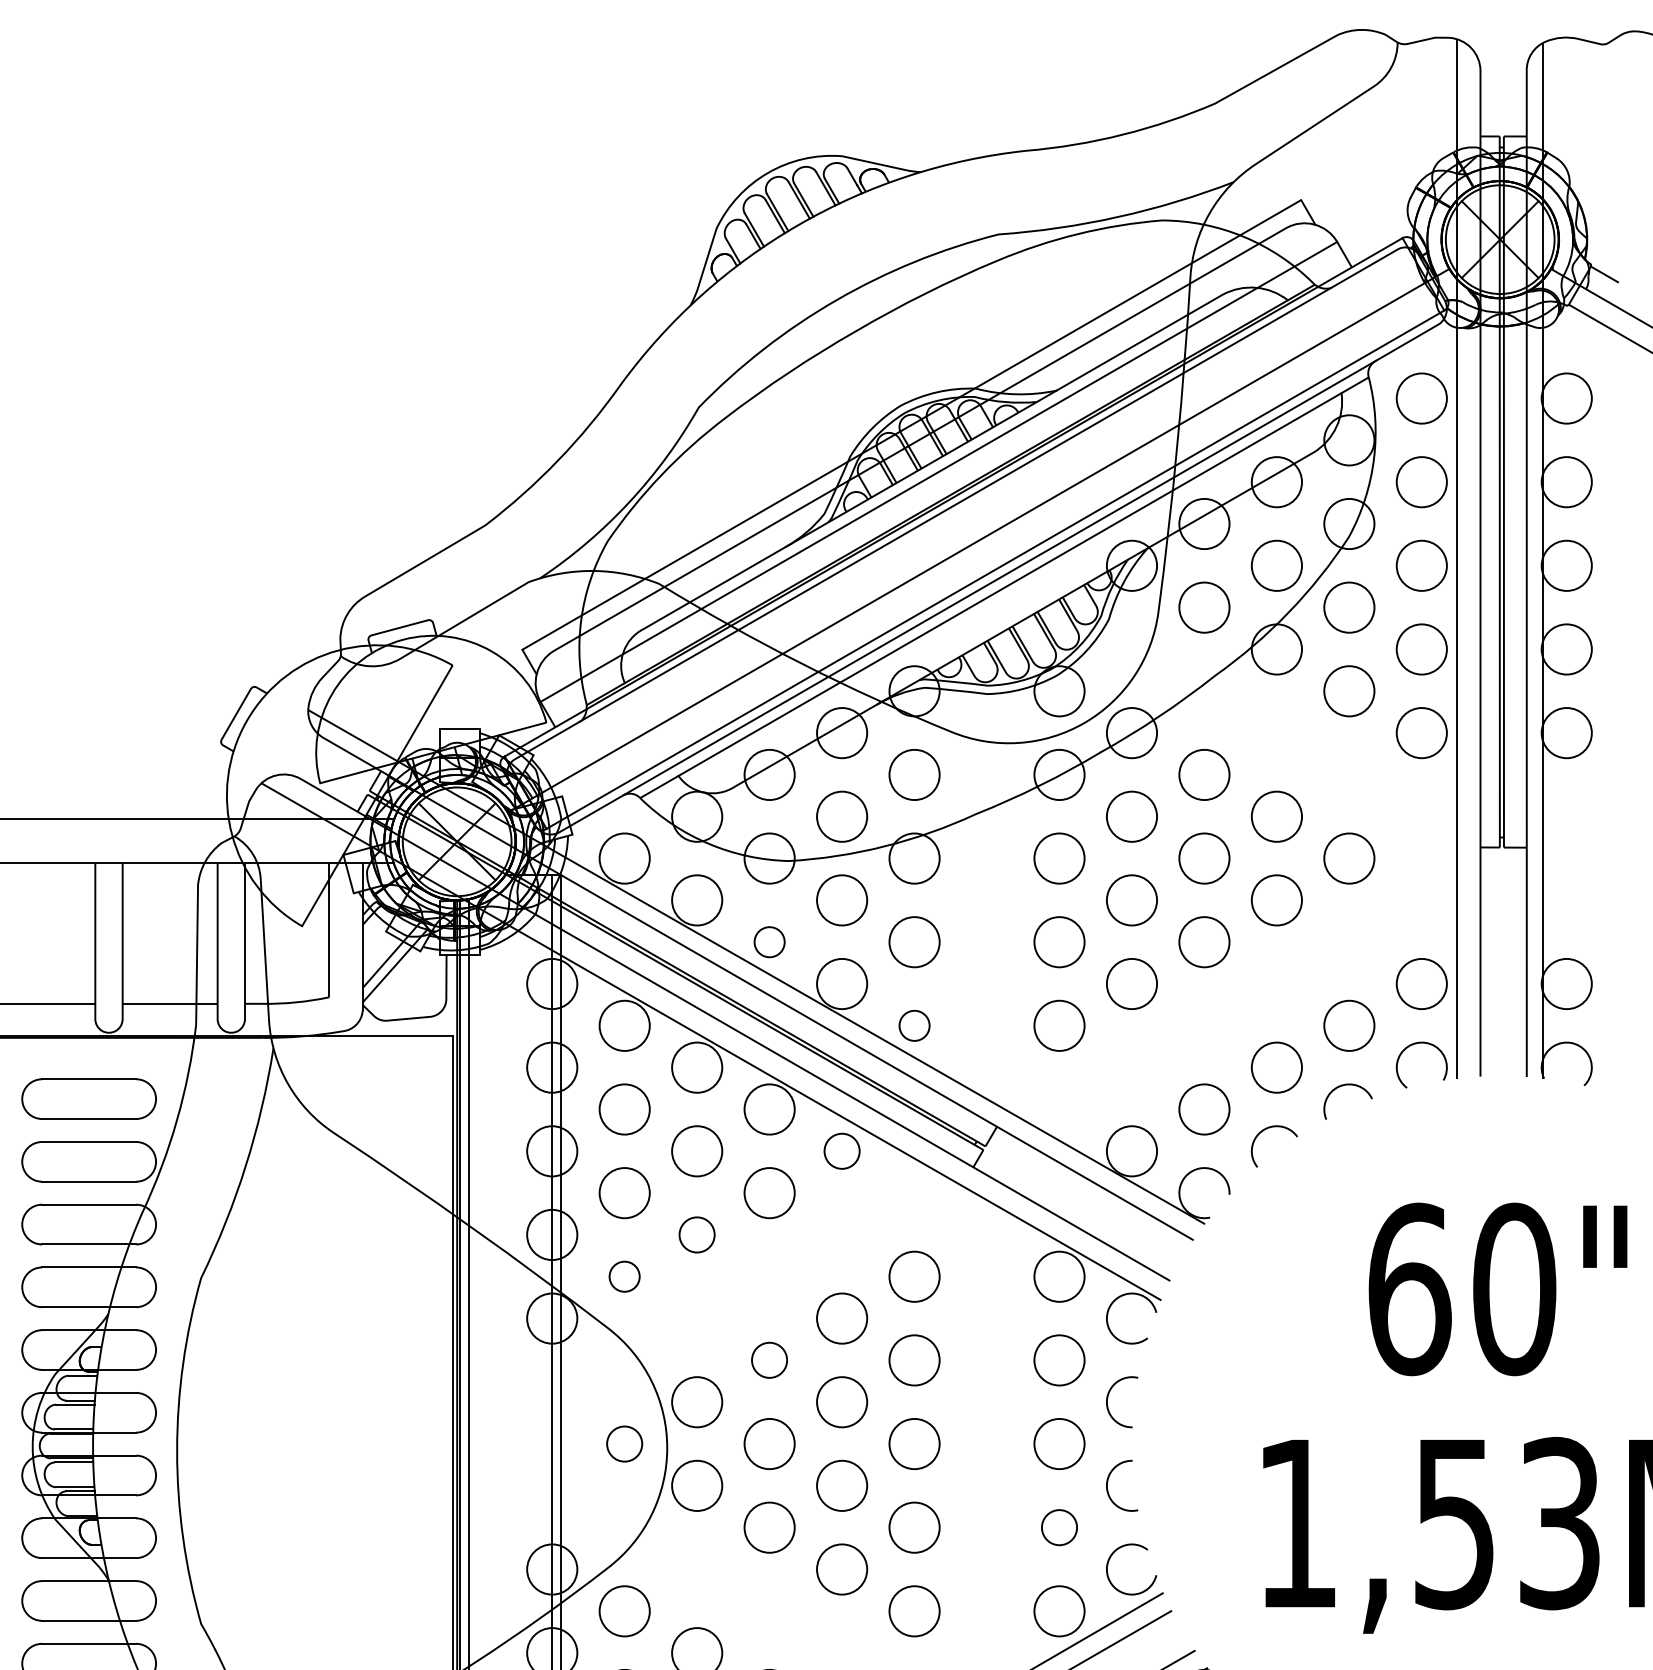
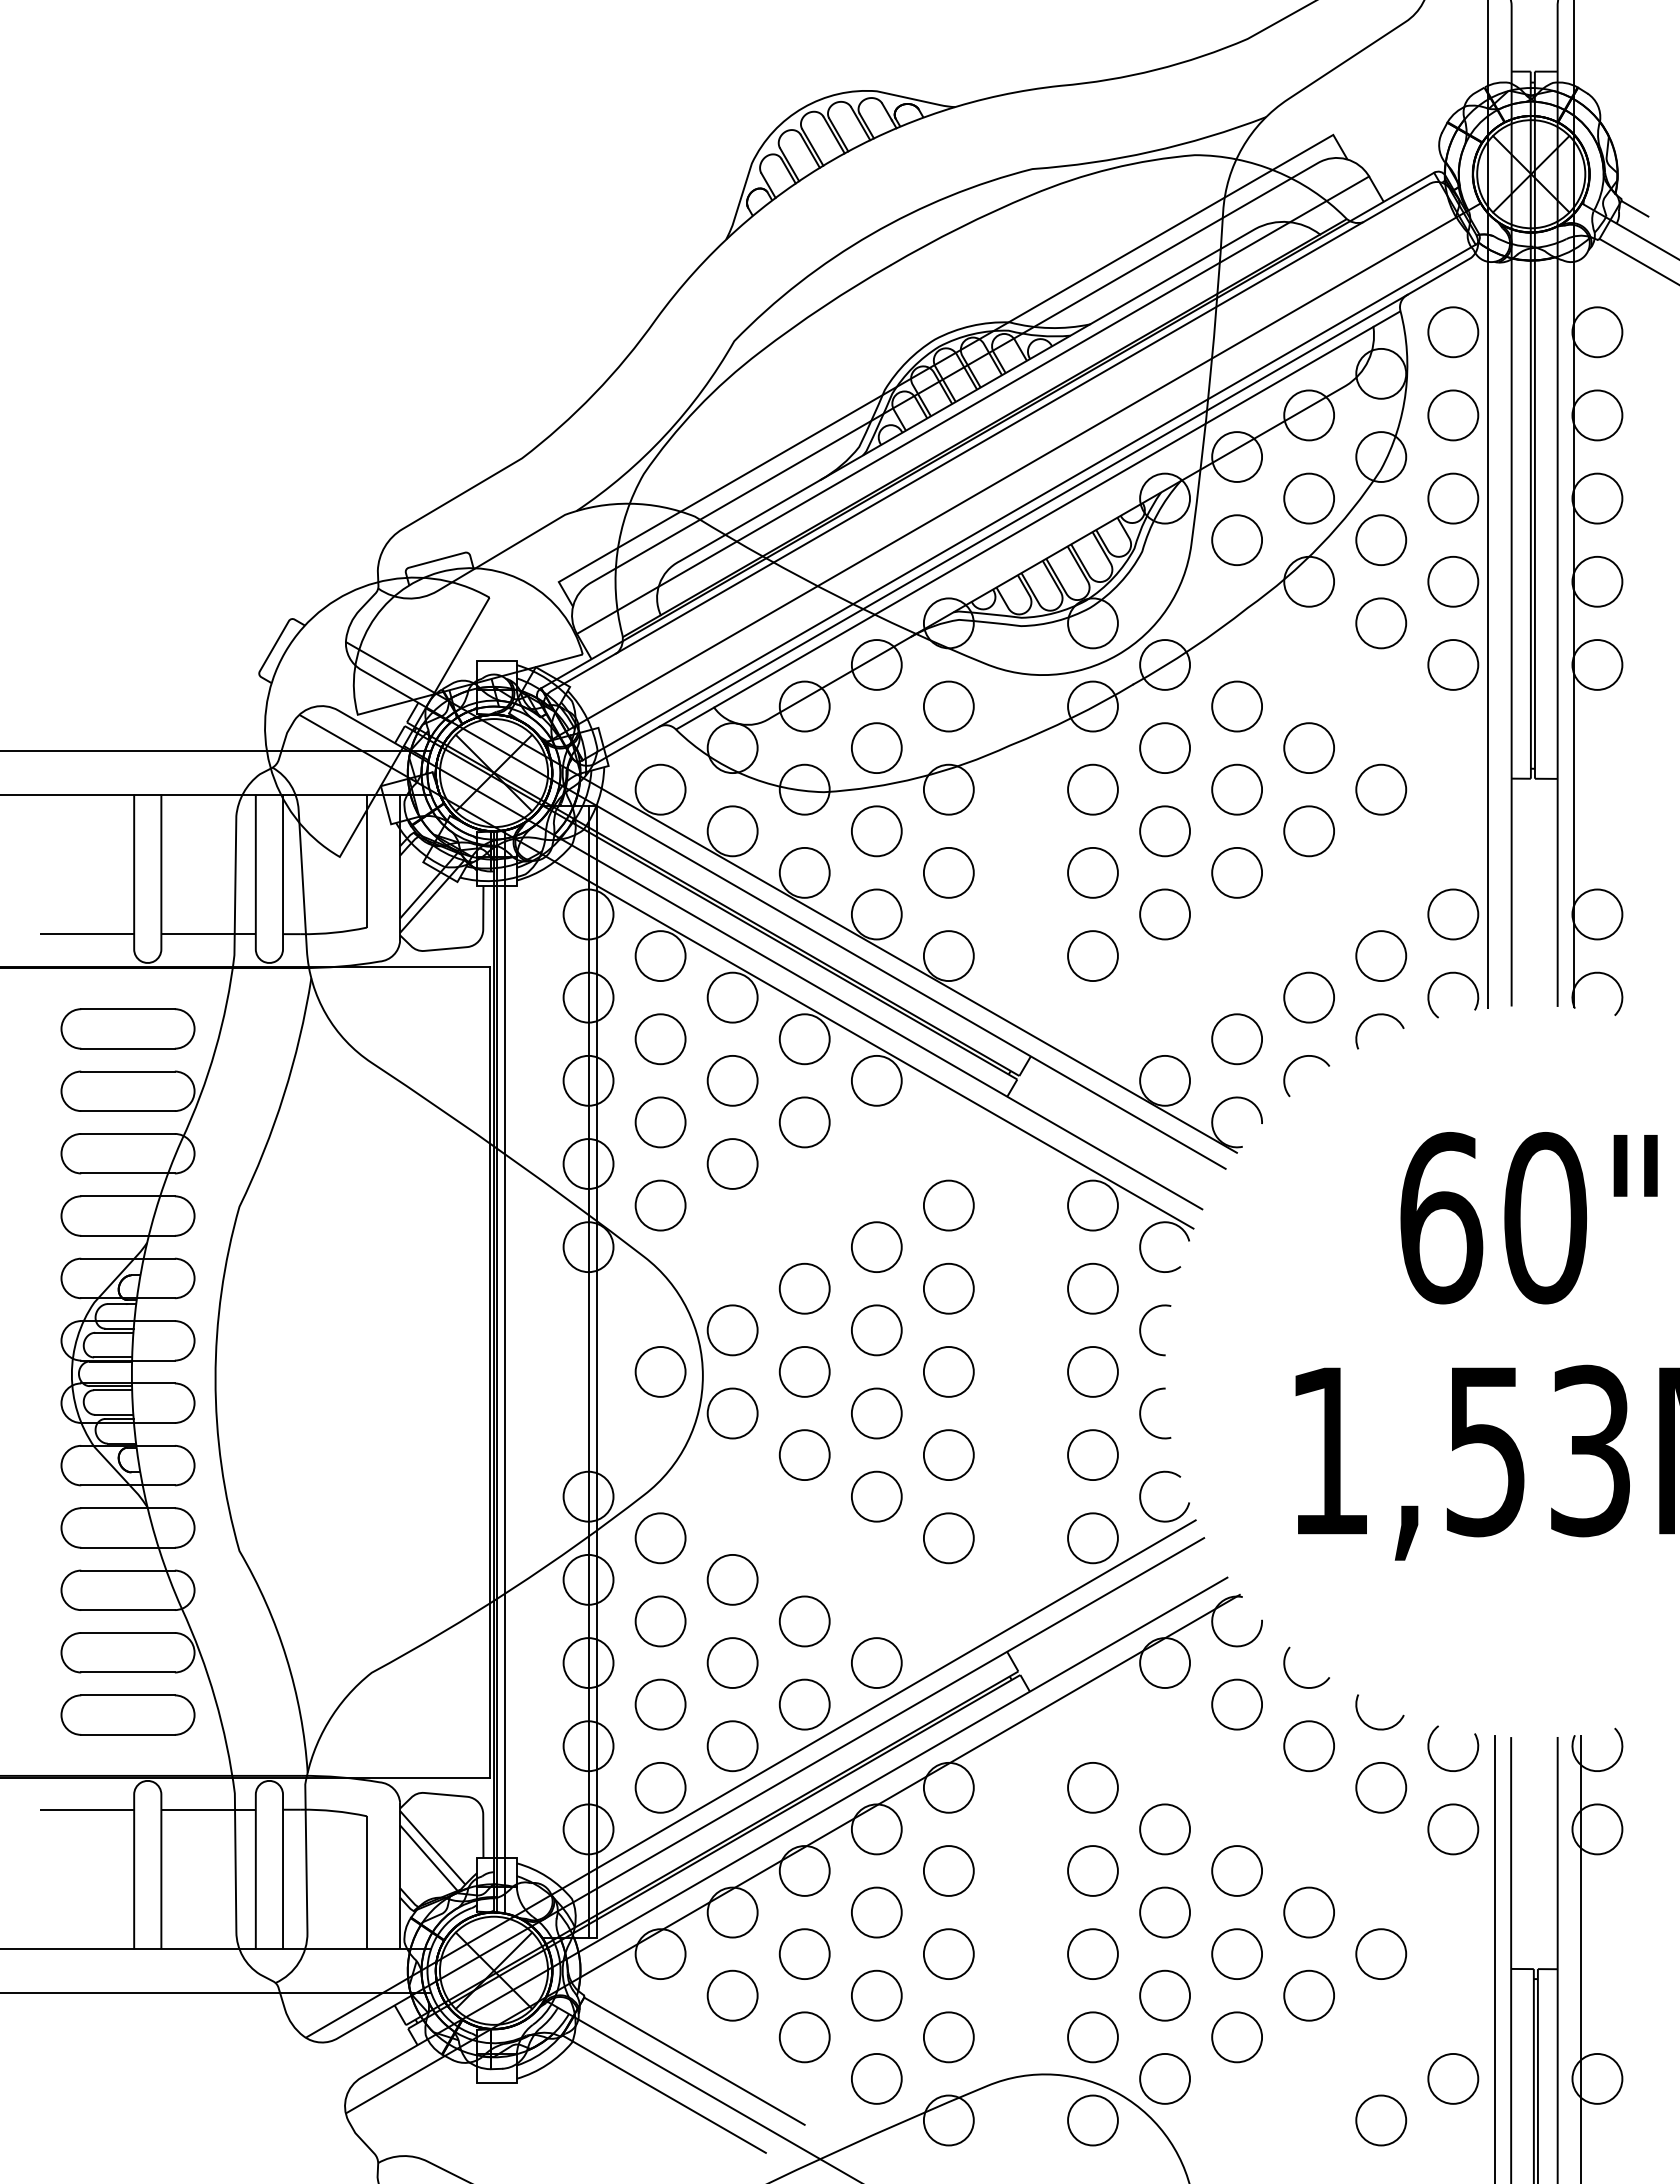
circle: (769, 941) -> (804, 872), size x1.67
circle: (914, 1026) -> (948, 956), size x1.67
circle: (841, 1150) -> (876, 1080), size x1.43
circle: (696, 1234) -> (732, 1163), size x1.43
circle: (624, 1276) -> (660, 1205), size x1.67
circle: (769, 1360) -> (804, 1288), size x1.43
circle: (624, 1443) -> (660, 1371), size x1.43
circle: (1059, 1527) -> (1092, 1454), size x1.43

